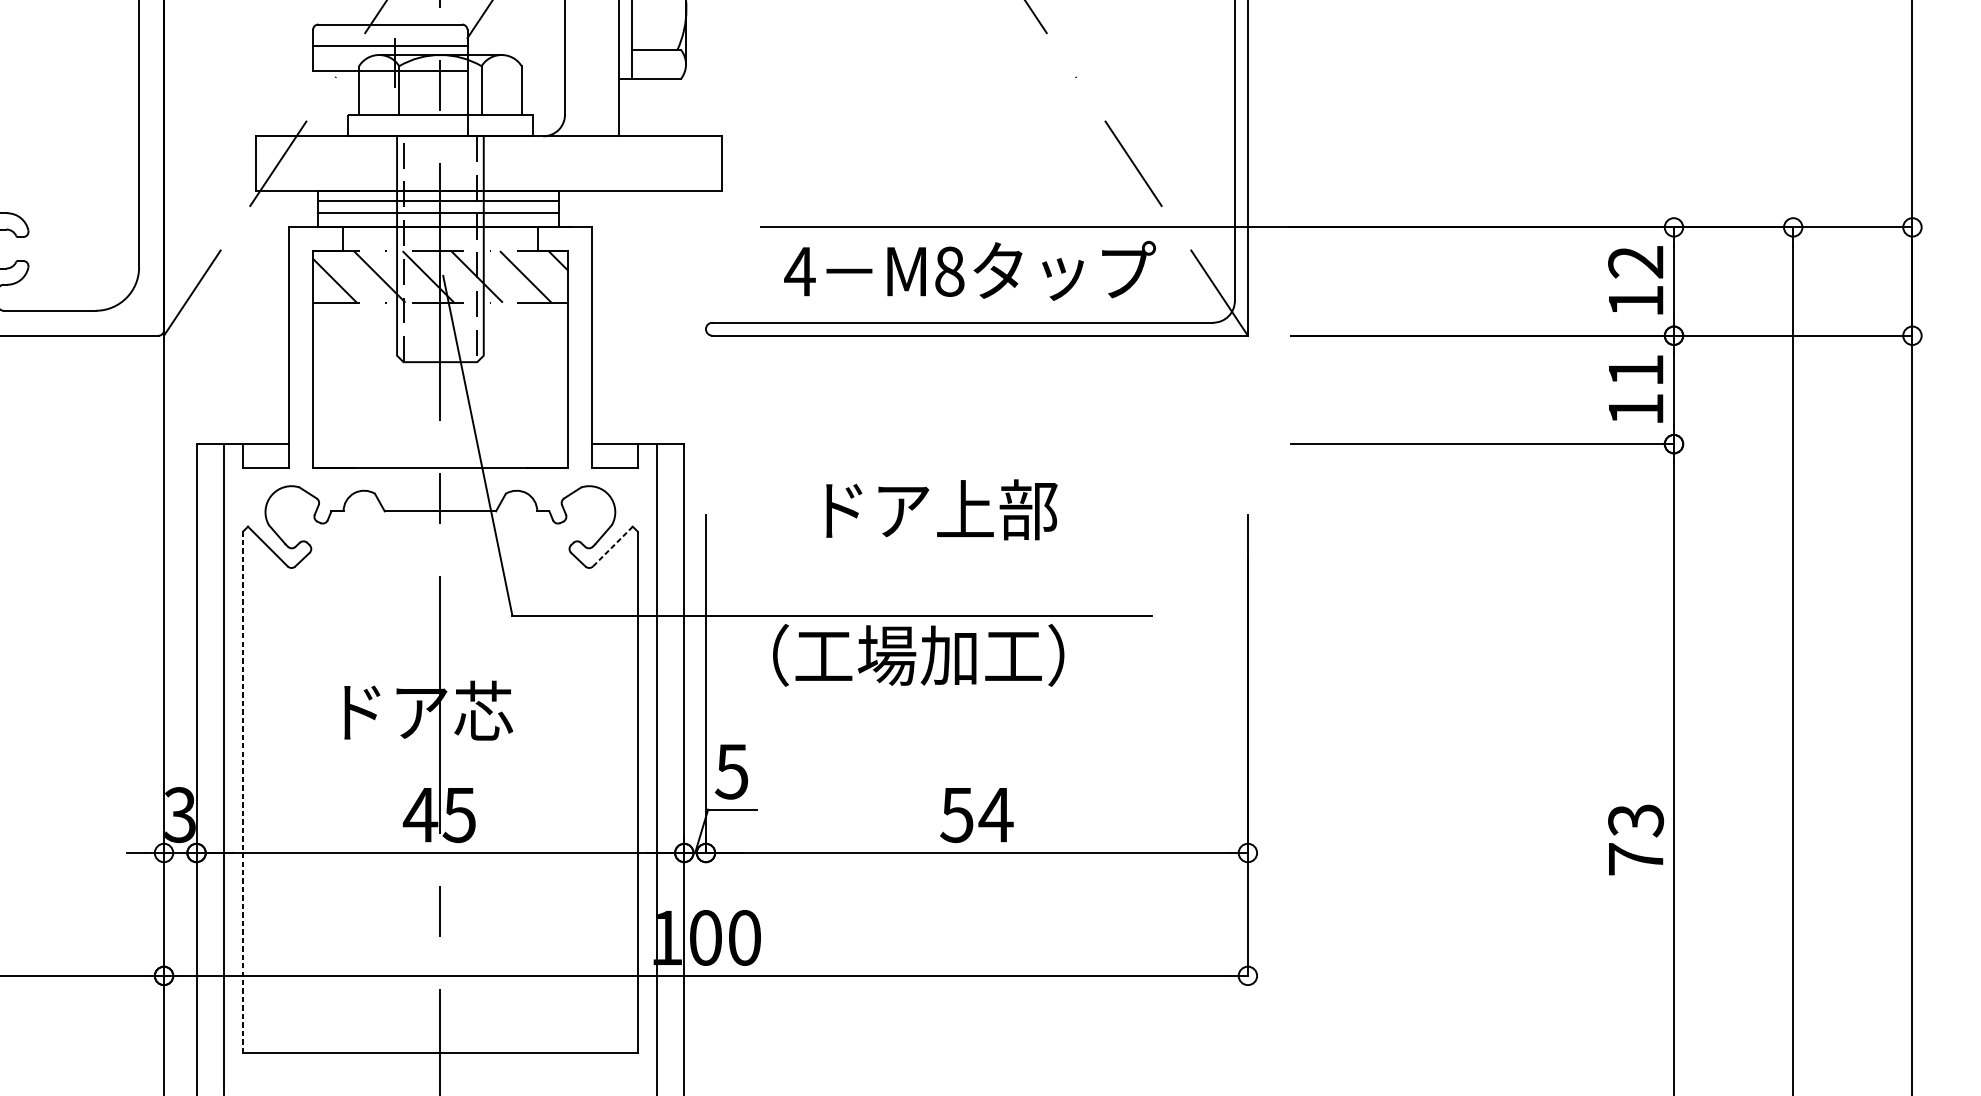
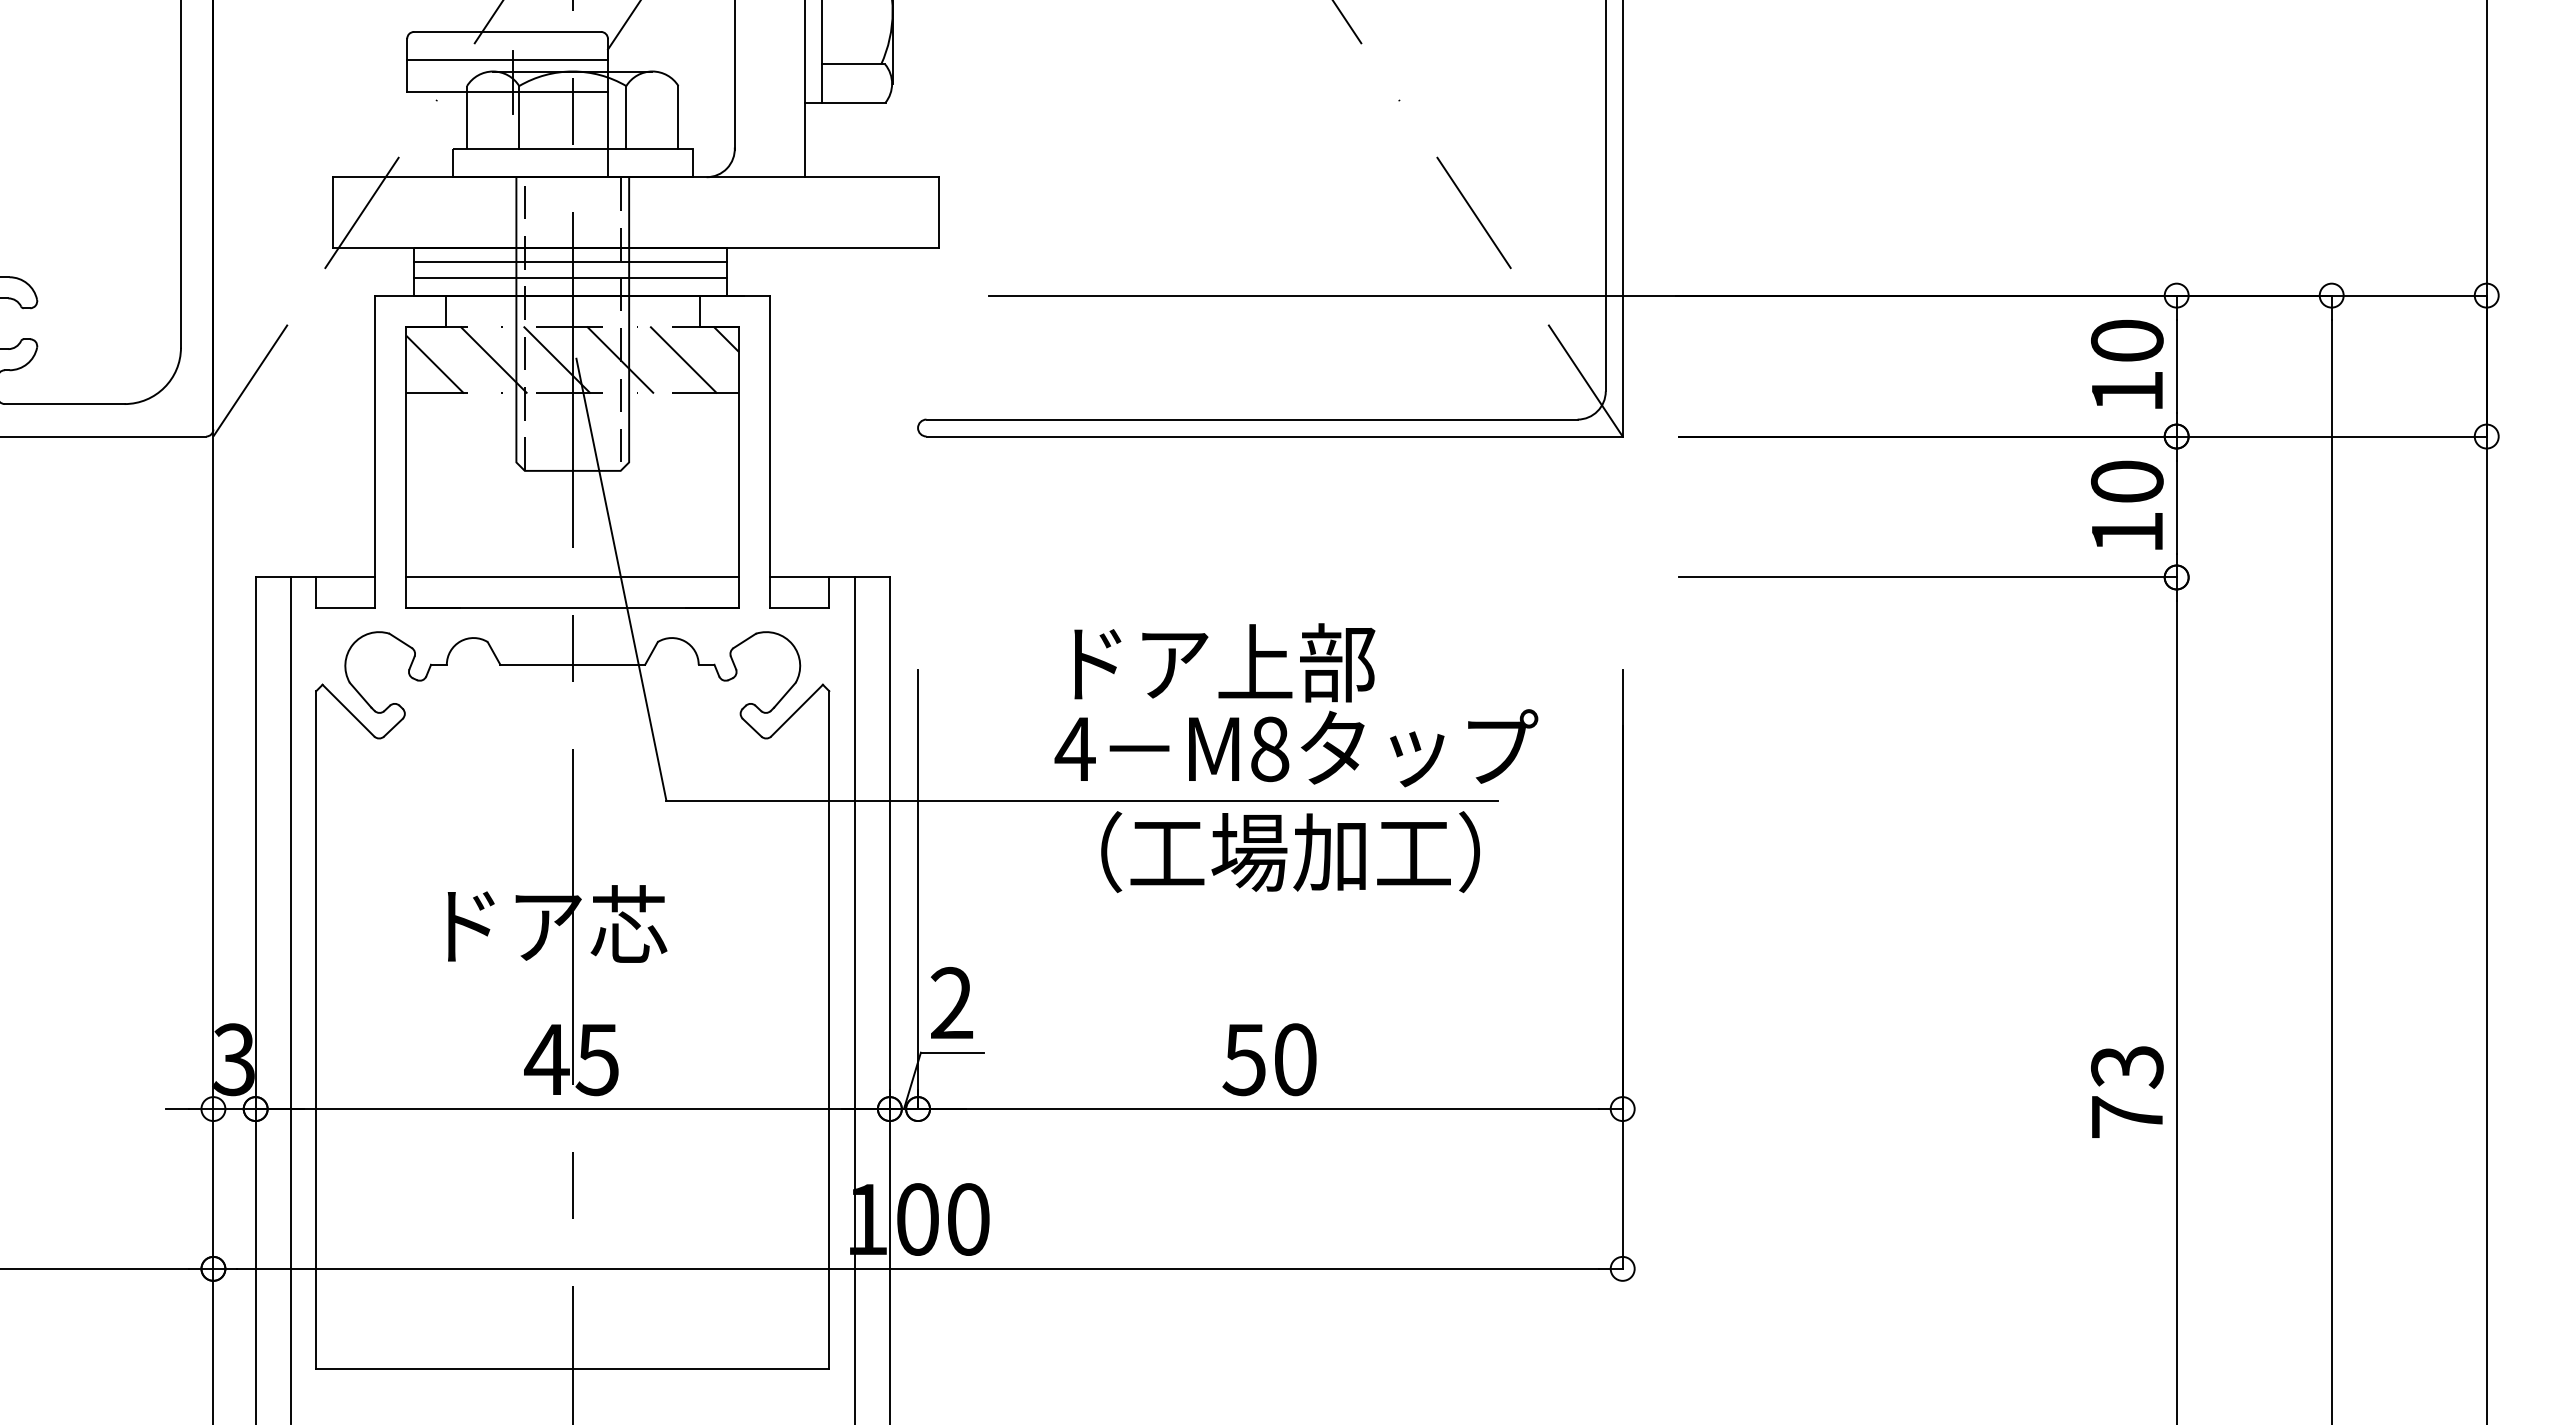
text: (1636, 261) -> (2127, 340), 12 -> 10
text: (970, 271) -> (1296, 748), moved
text: (1636, 370) -> (2127, 481), 11 -> 10
line: (440, 444) -> (572, 577), added
line: (613, 546) -> (797, 710), dashed -> solid
text: (918, 654) -> (1290, 851), moved
text: (731, 771) -> (951, 1002), 5 -> 2
line: (243, 792) -> (316, 1030), dashed -> solid
text: (996, 814) -> (1295, 1059), 54 -> 50

